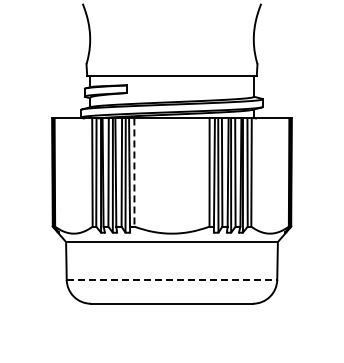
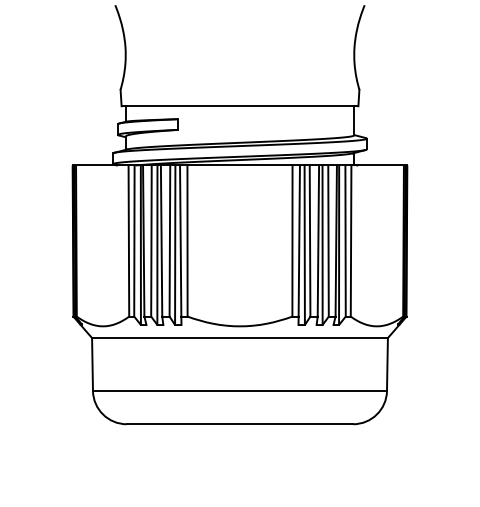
line: (134, 173) -> (187, 242), dashed -> solid
line: (172, 279) -> (240, 390), dashed -> solid

